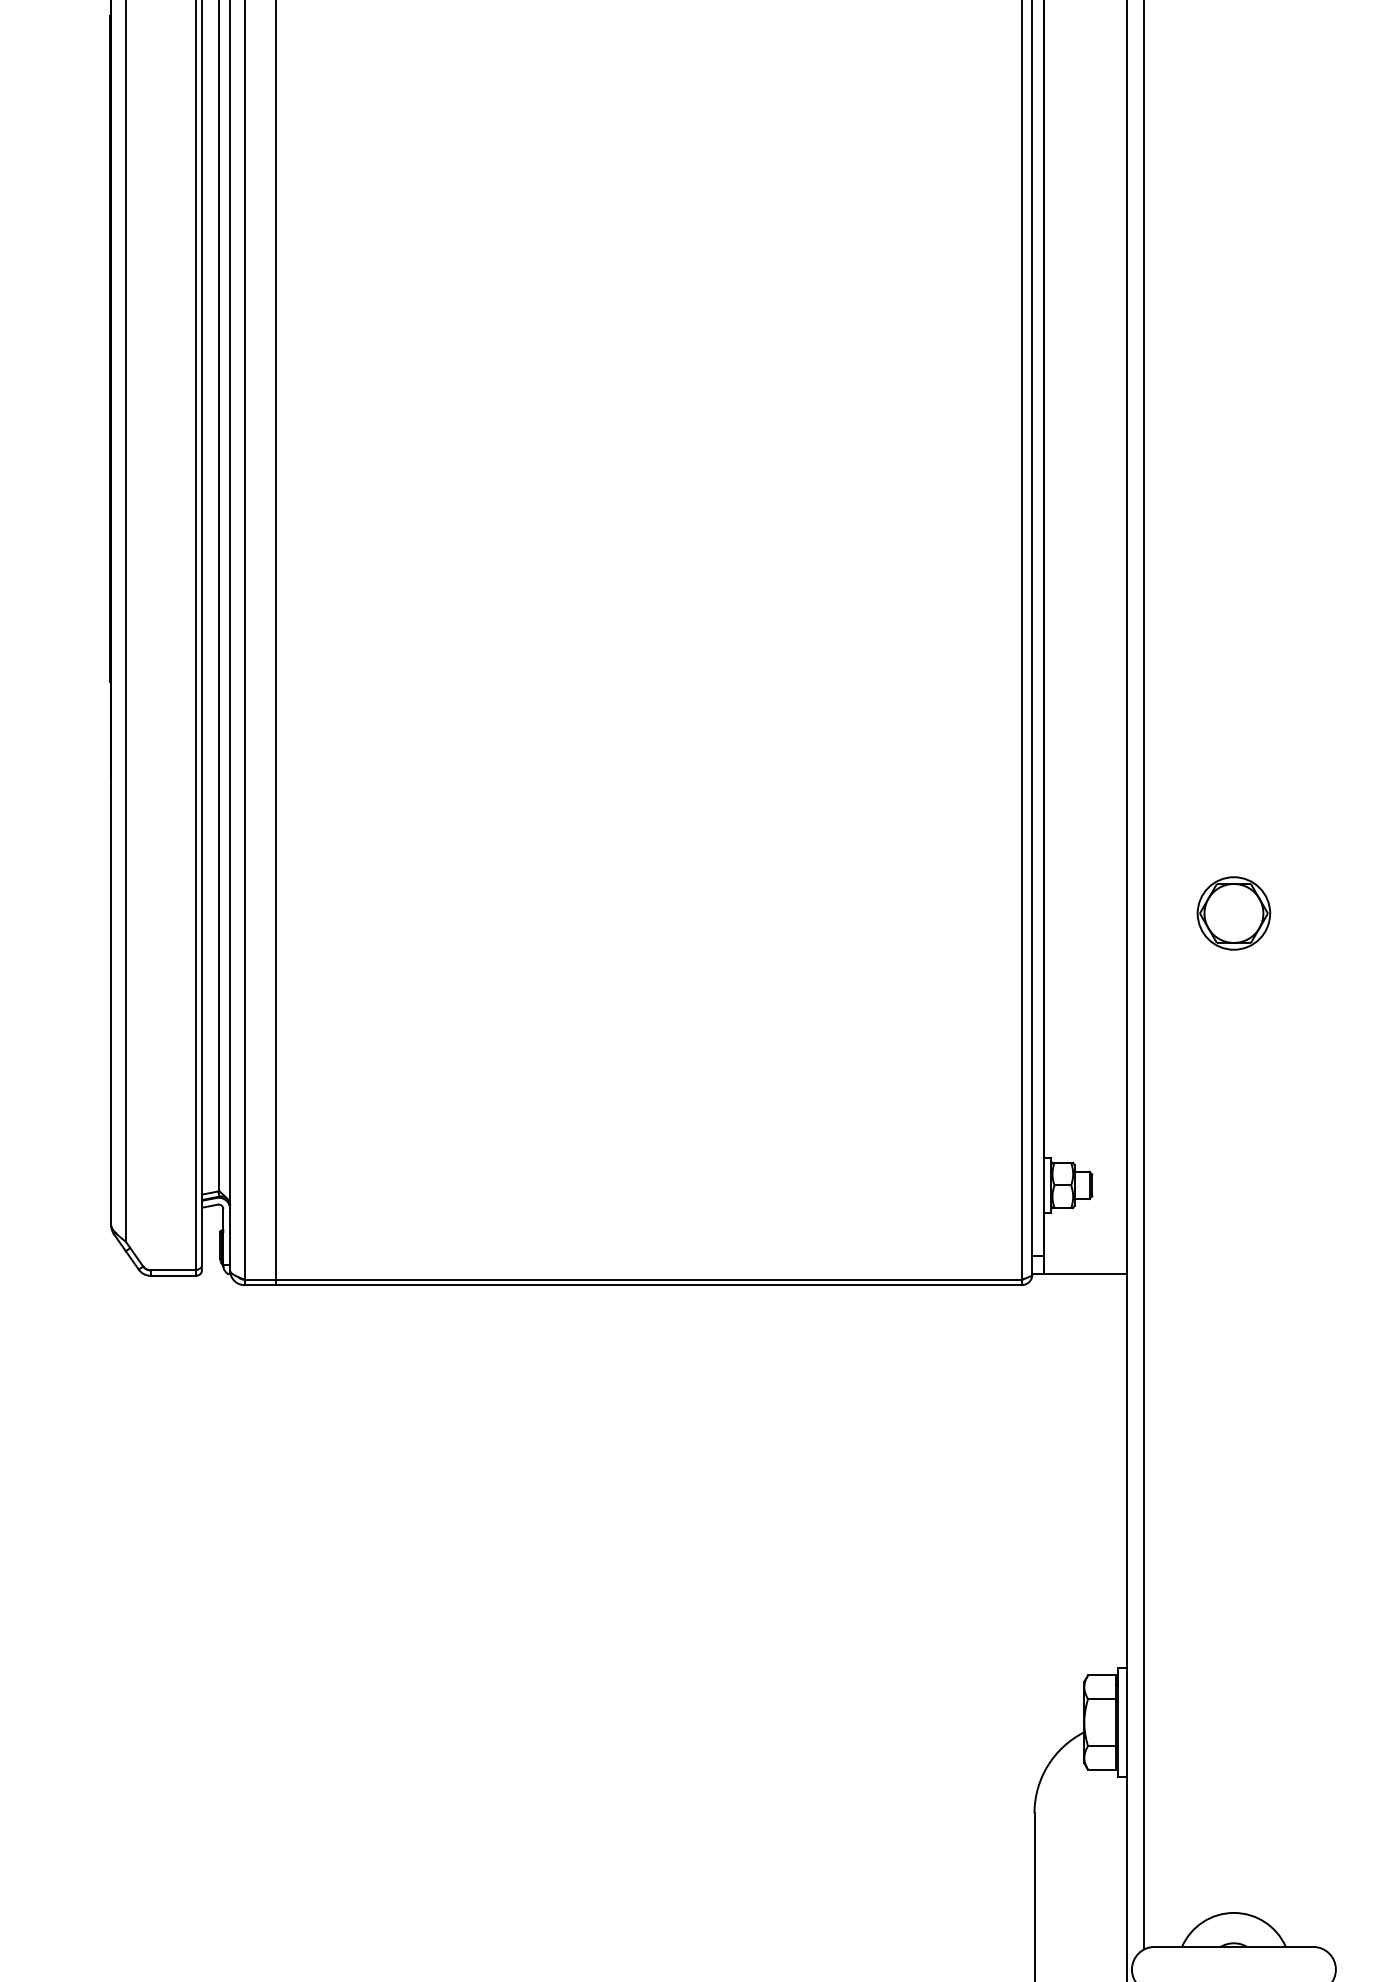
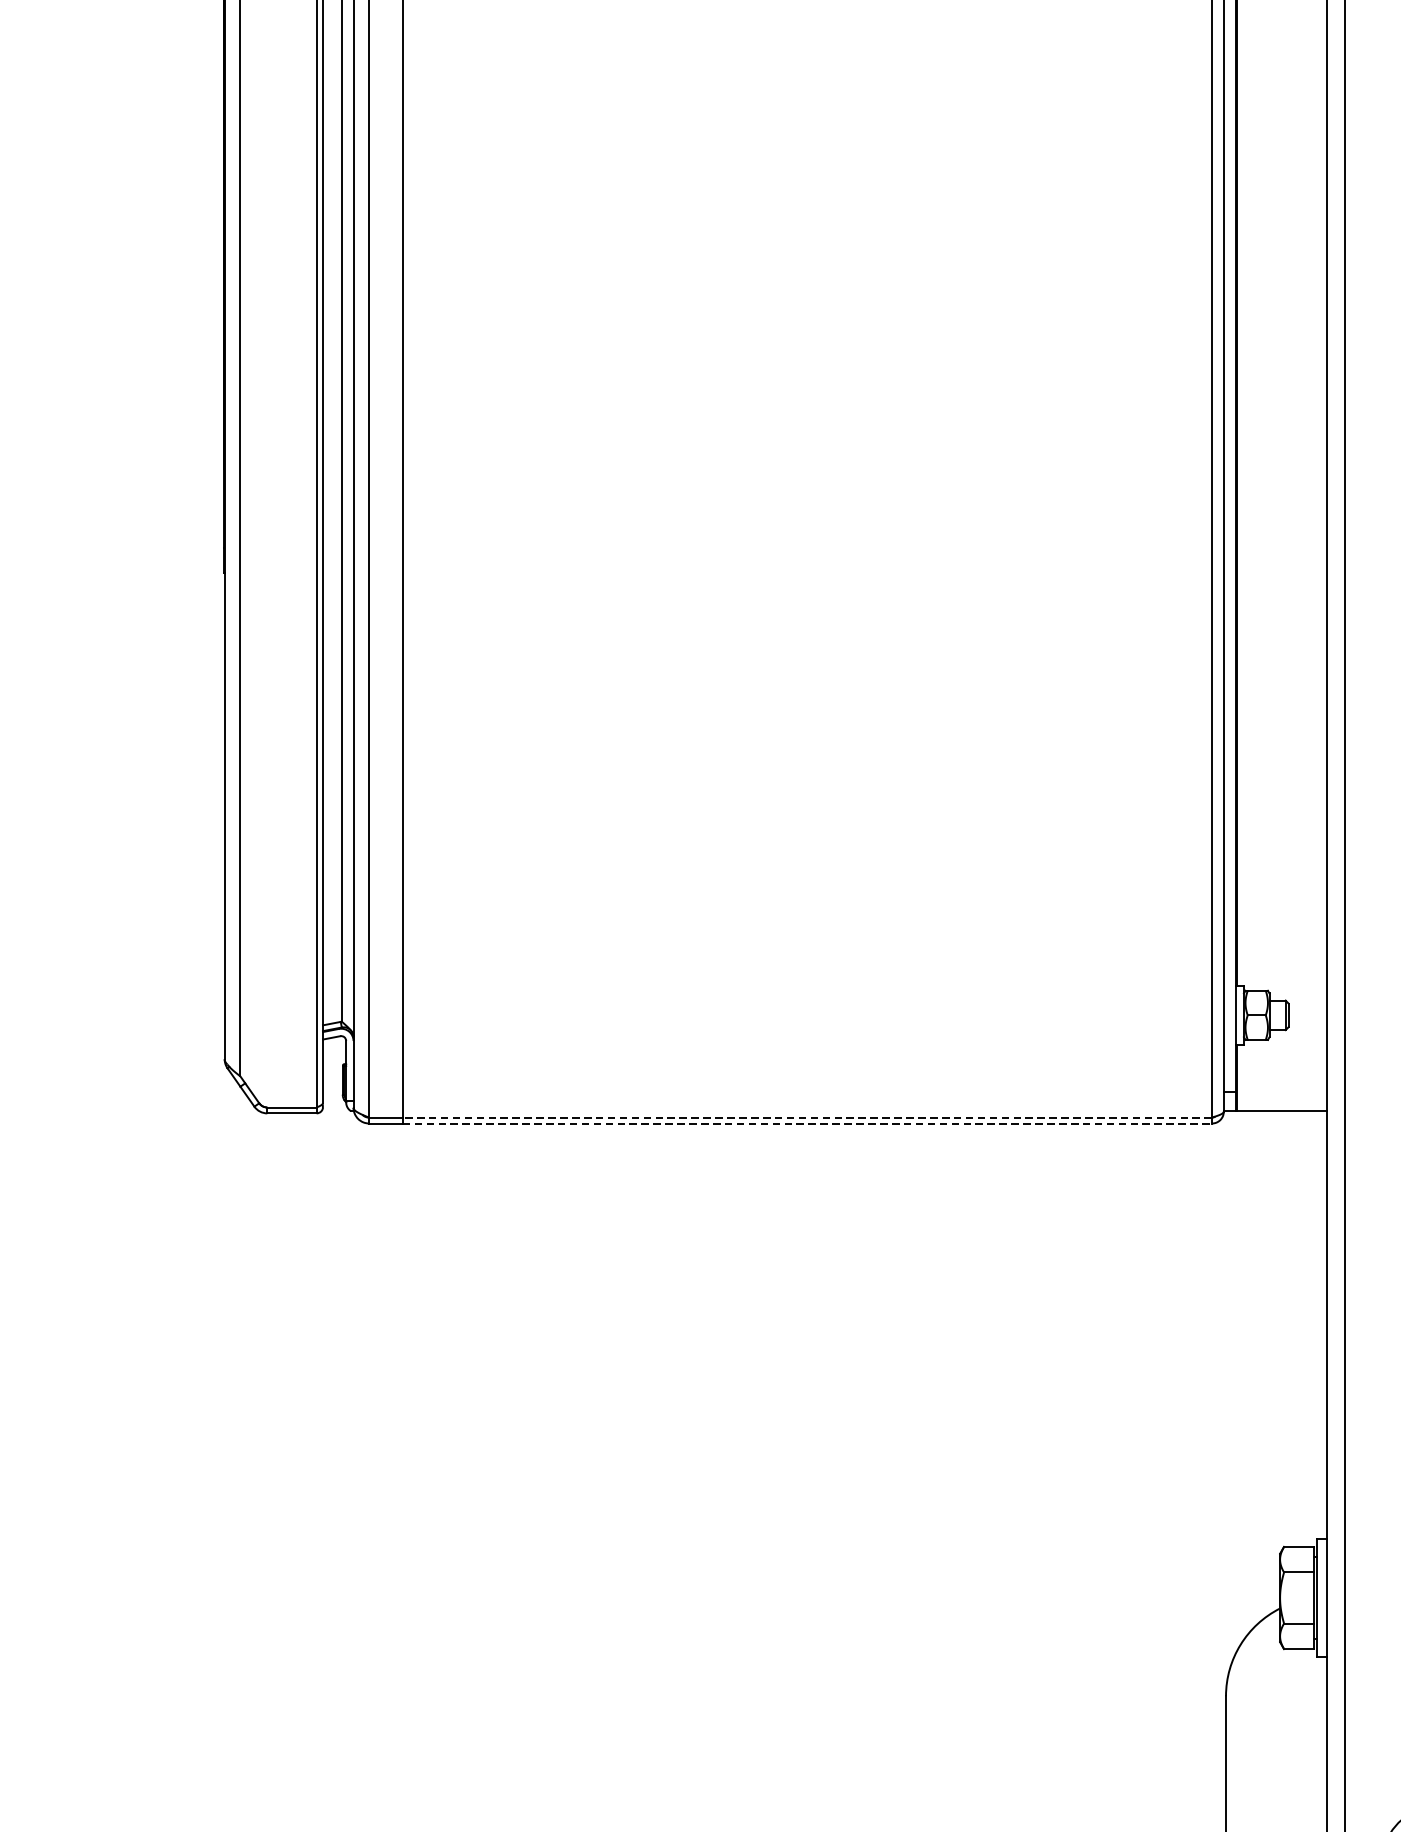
line: (648, 1279) -> (807, 1117), solid -> dashed
line: (649, 1285) -> (808, 1123), solid -> dashed

